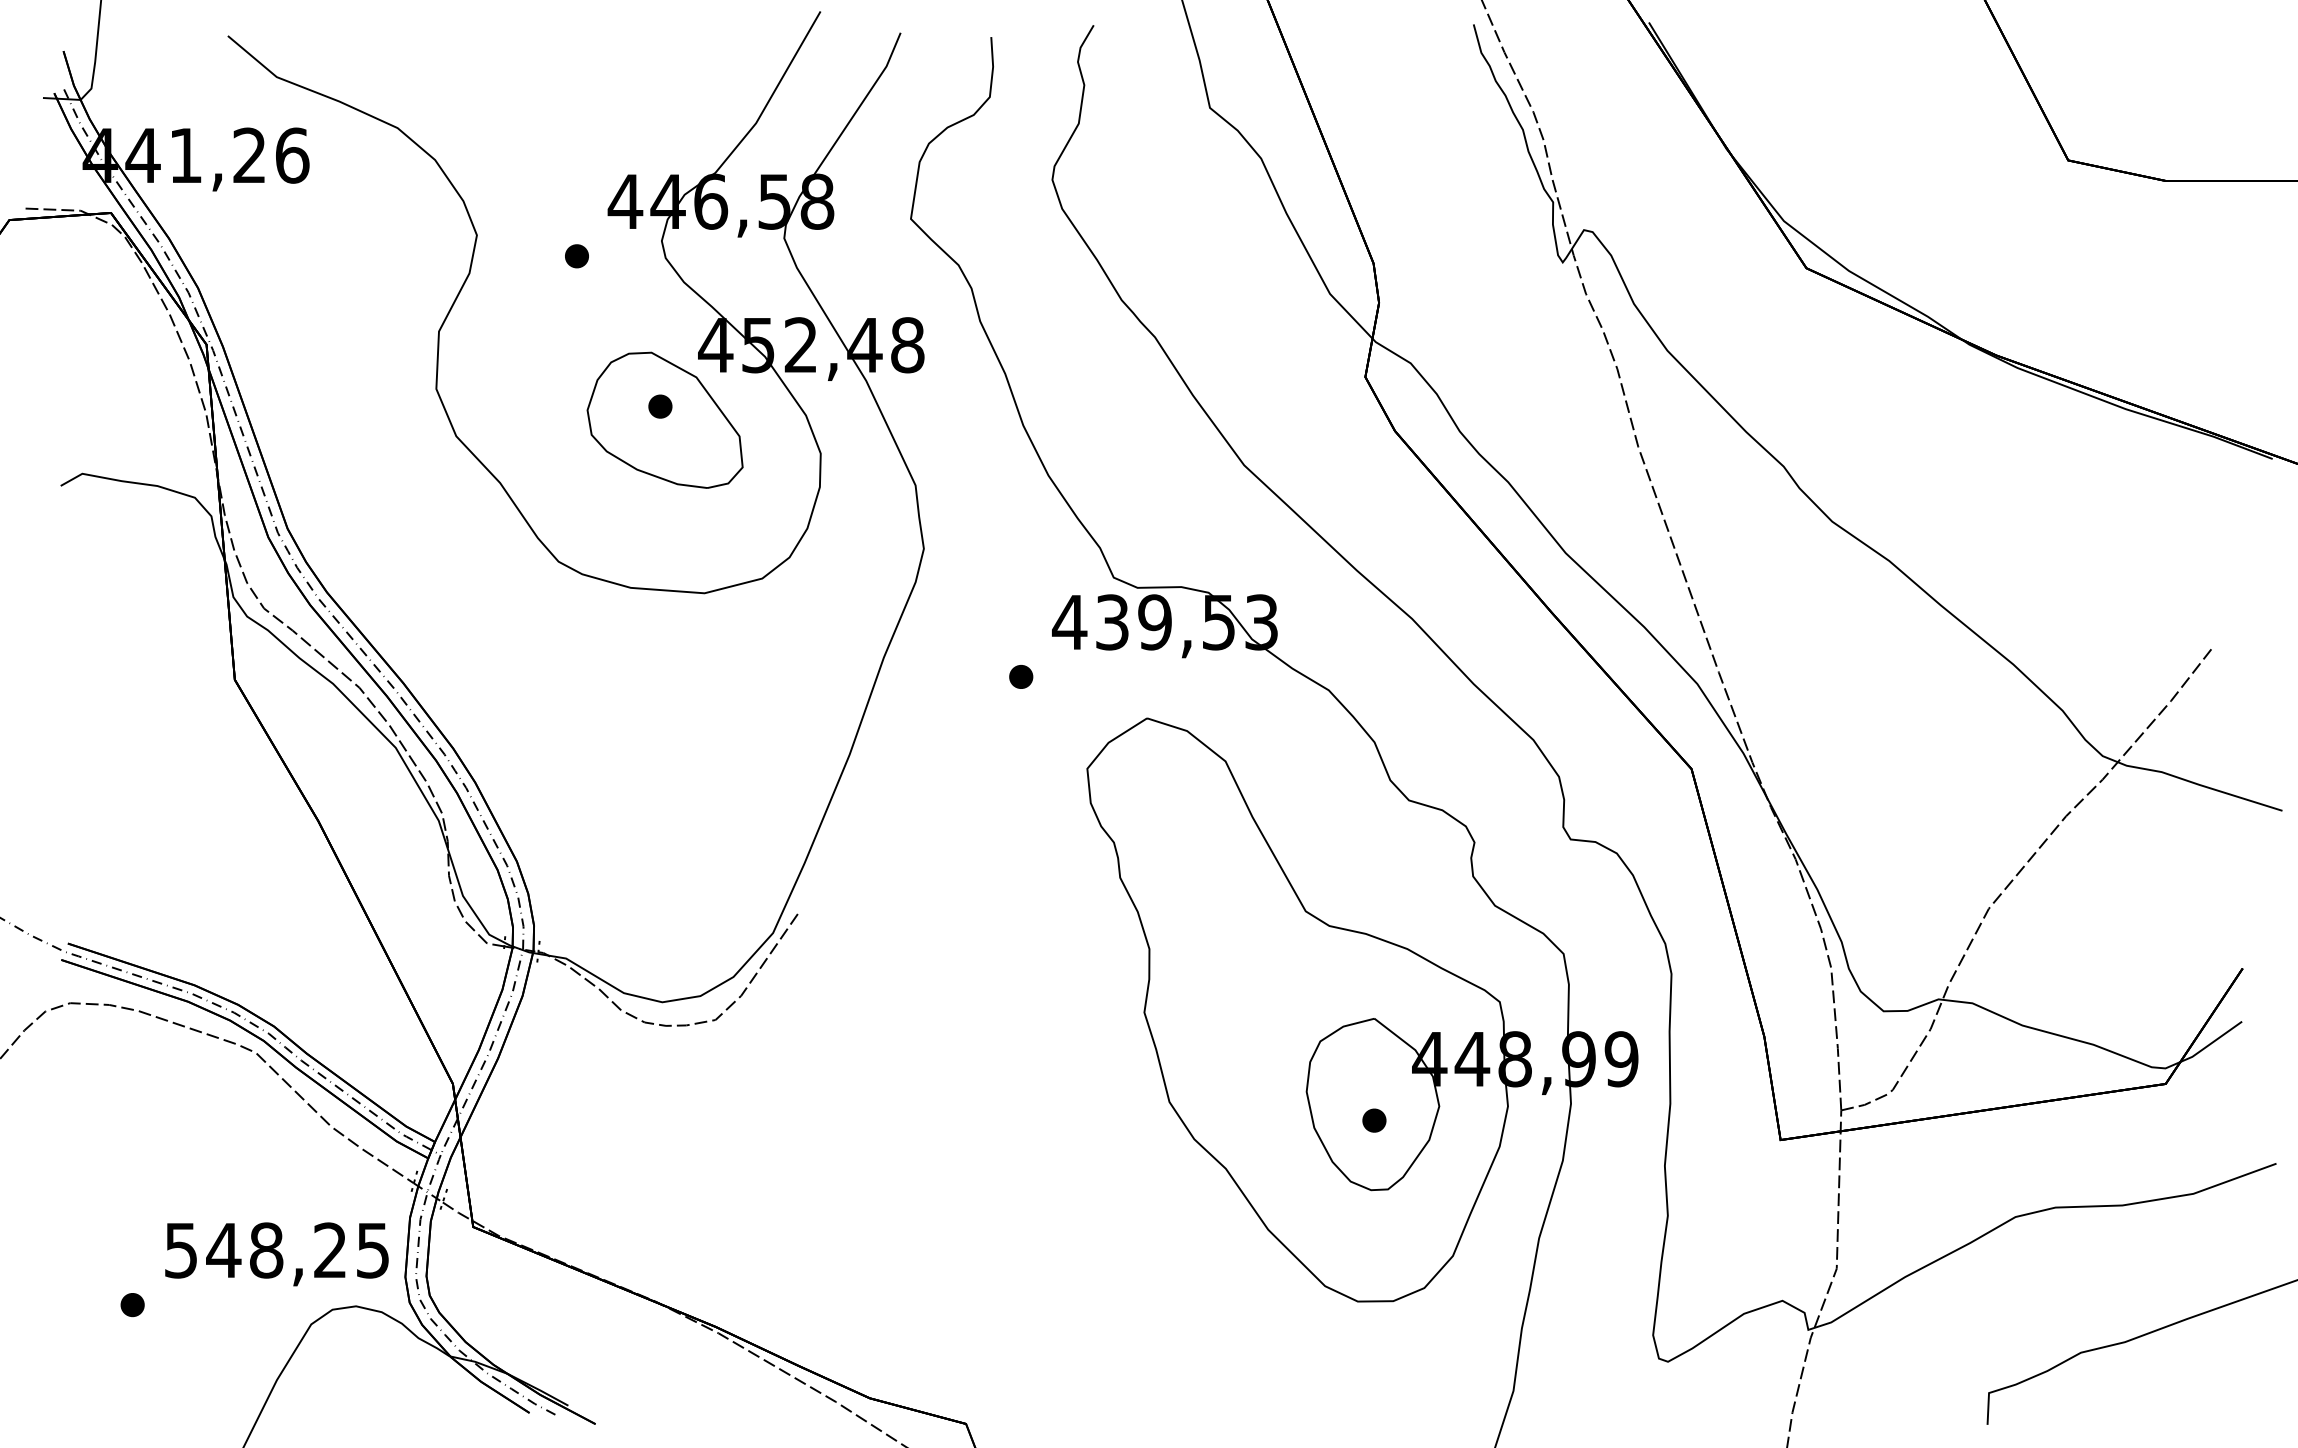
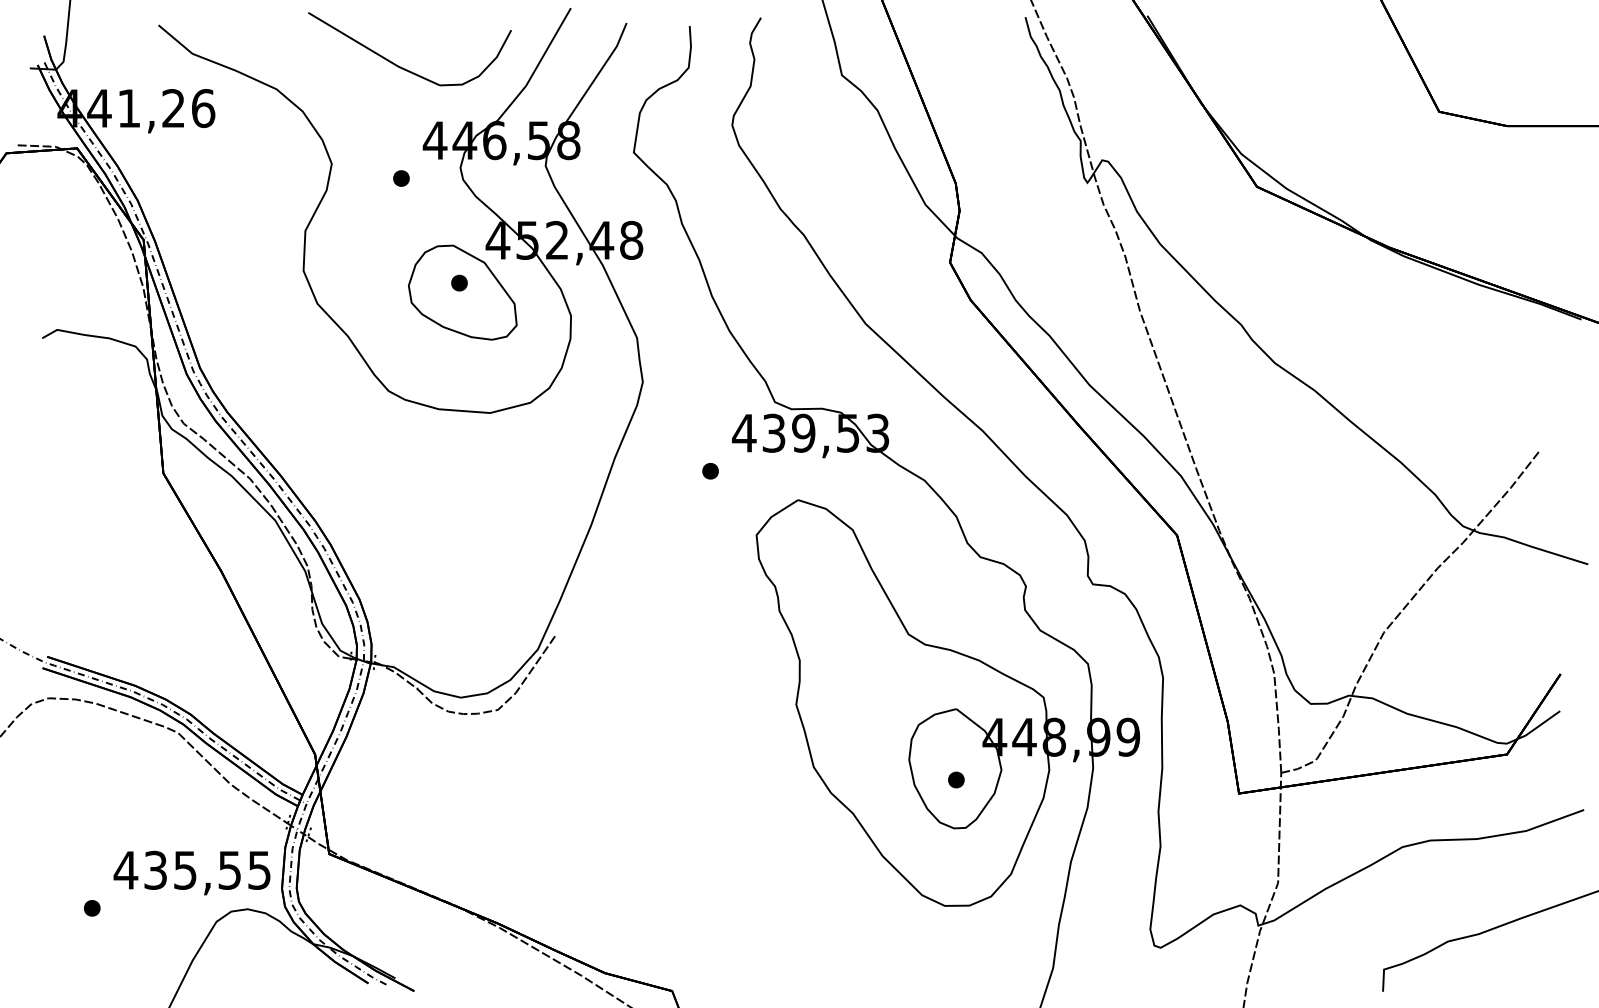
part: (579, 96) -> (403, 67), added
text: (253, 1249) -> (176, 869), 548,25 -> 435,55

